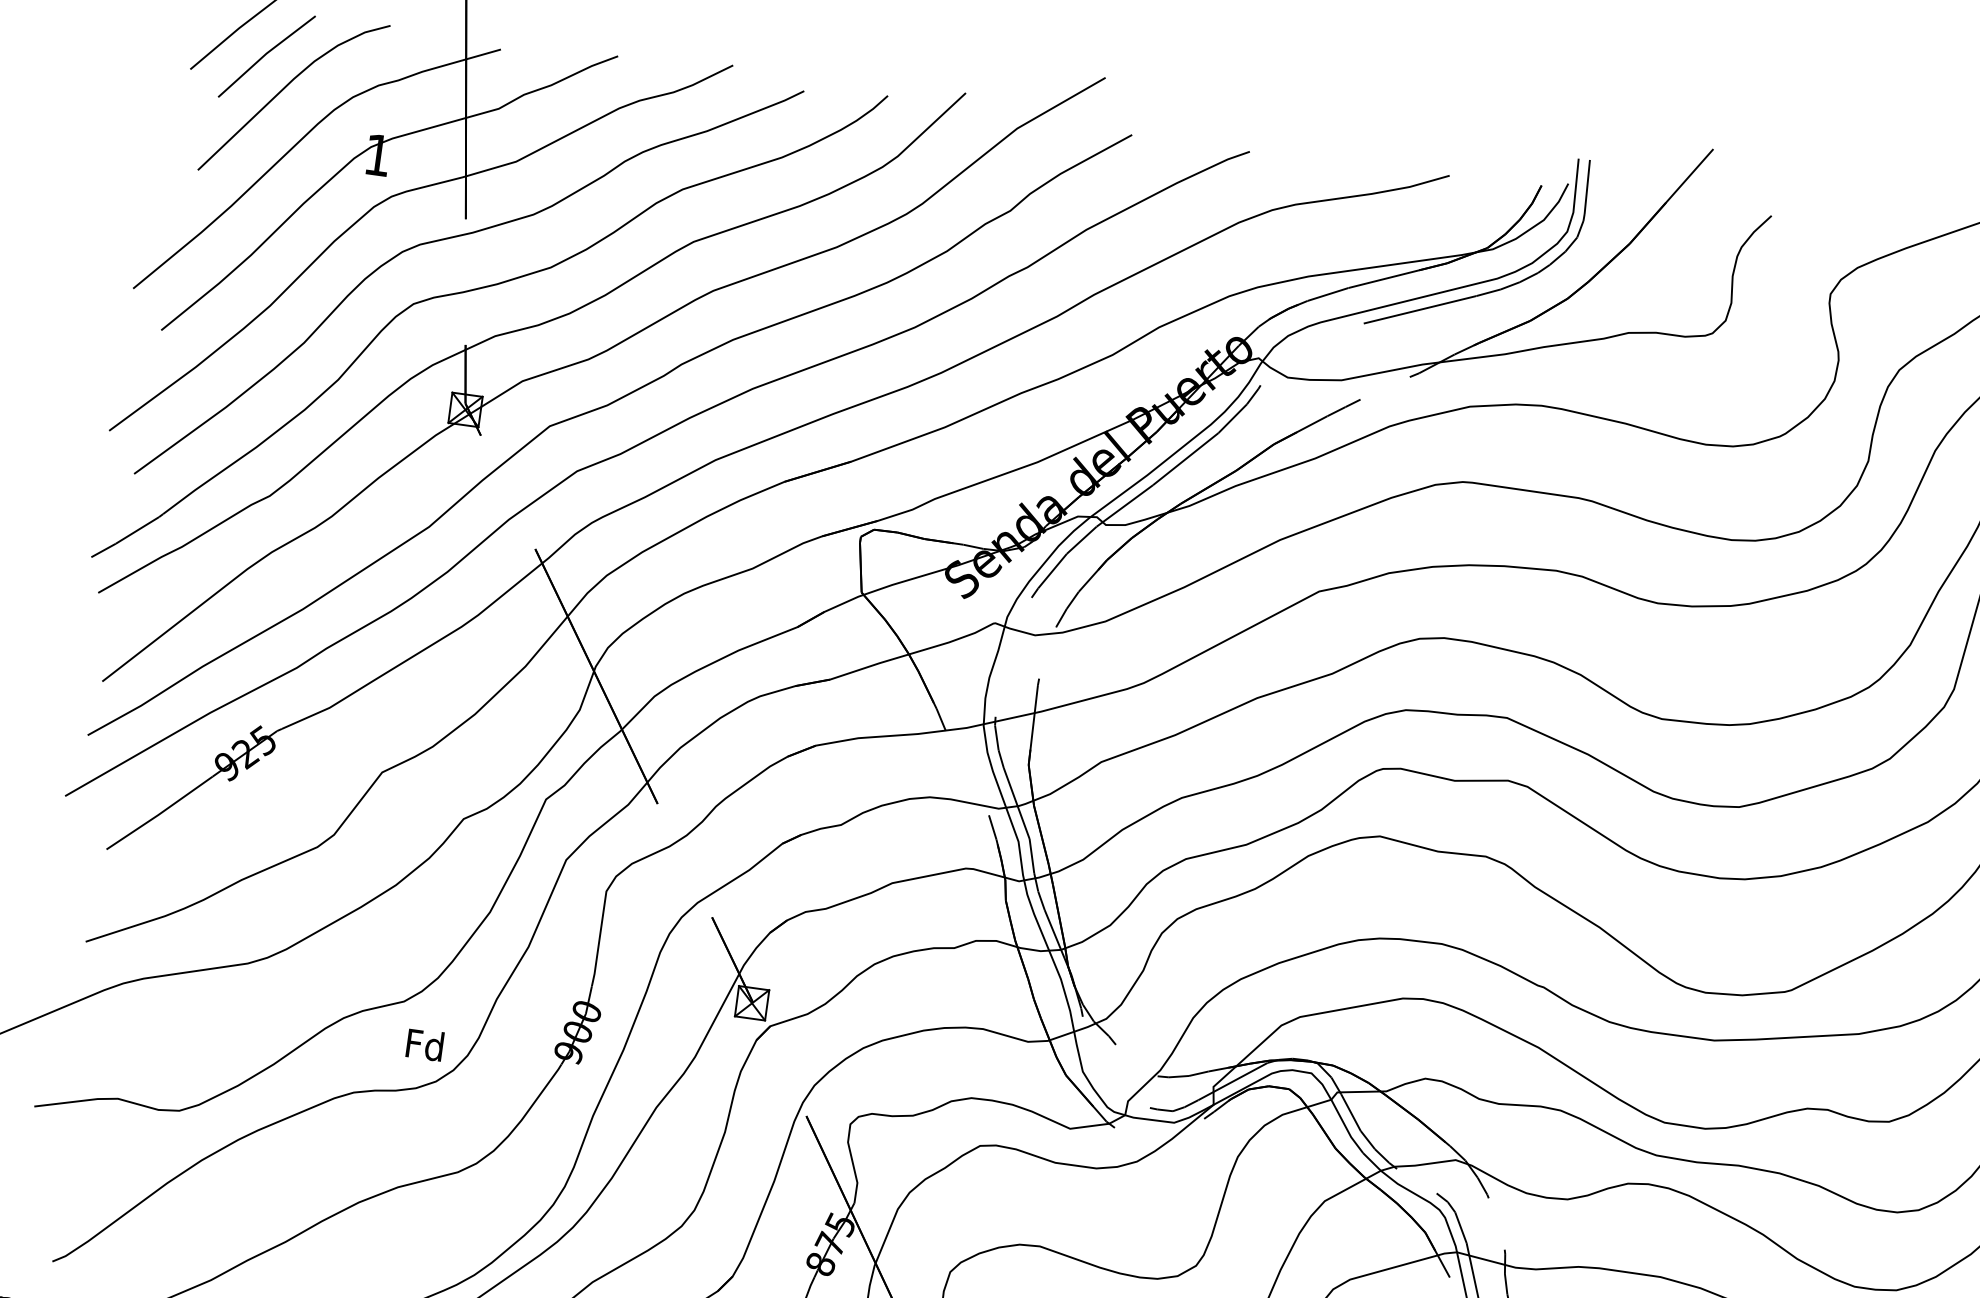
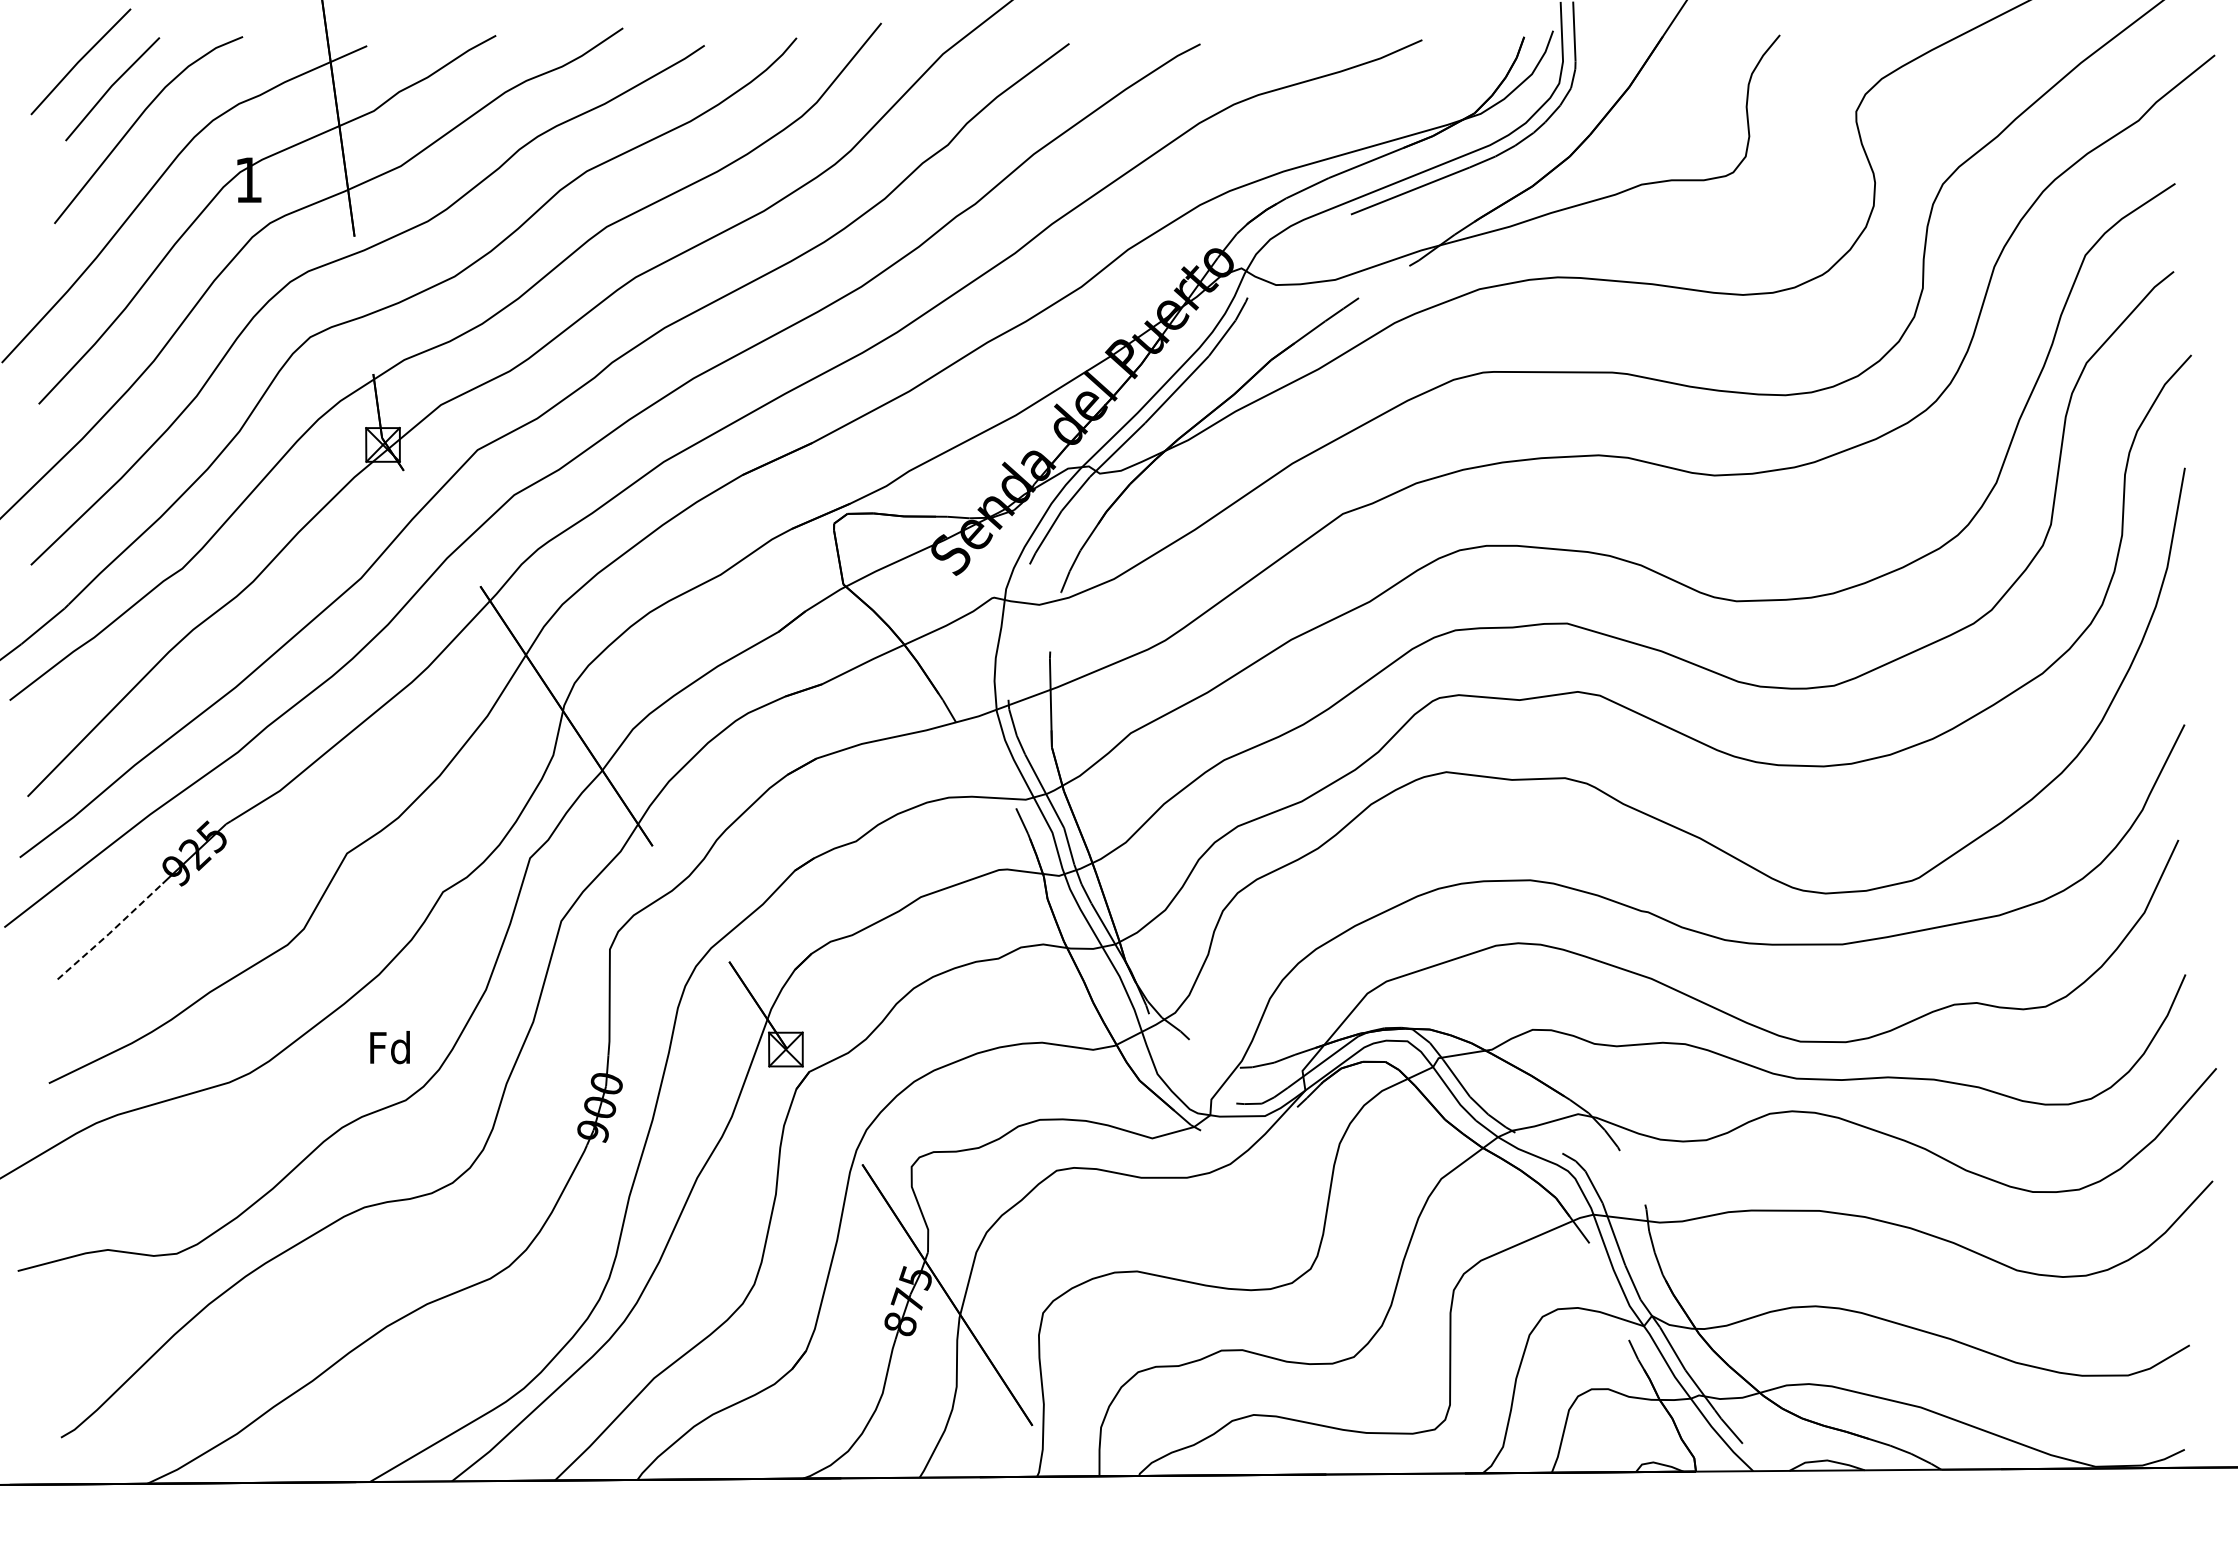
line: (159, 813) -> (110, 932), solid -> dashed
text: (424, 1044) -> (389, 1047), moved

